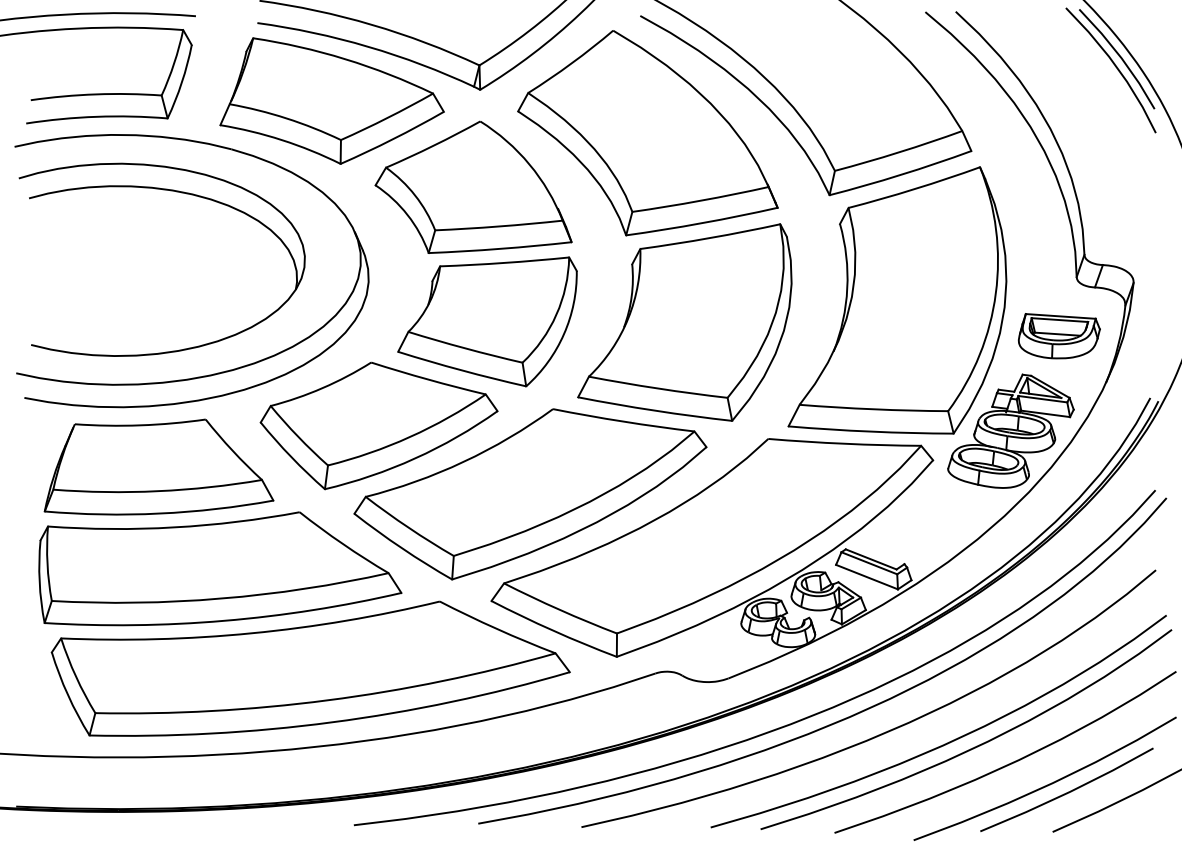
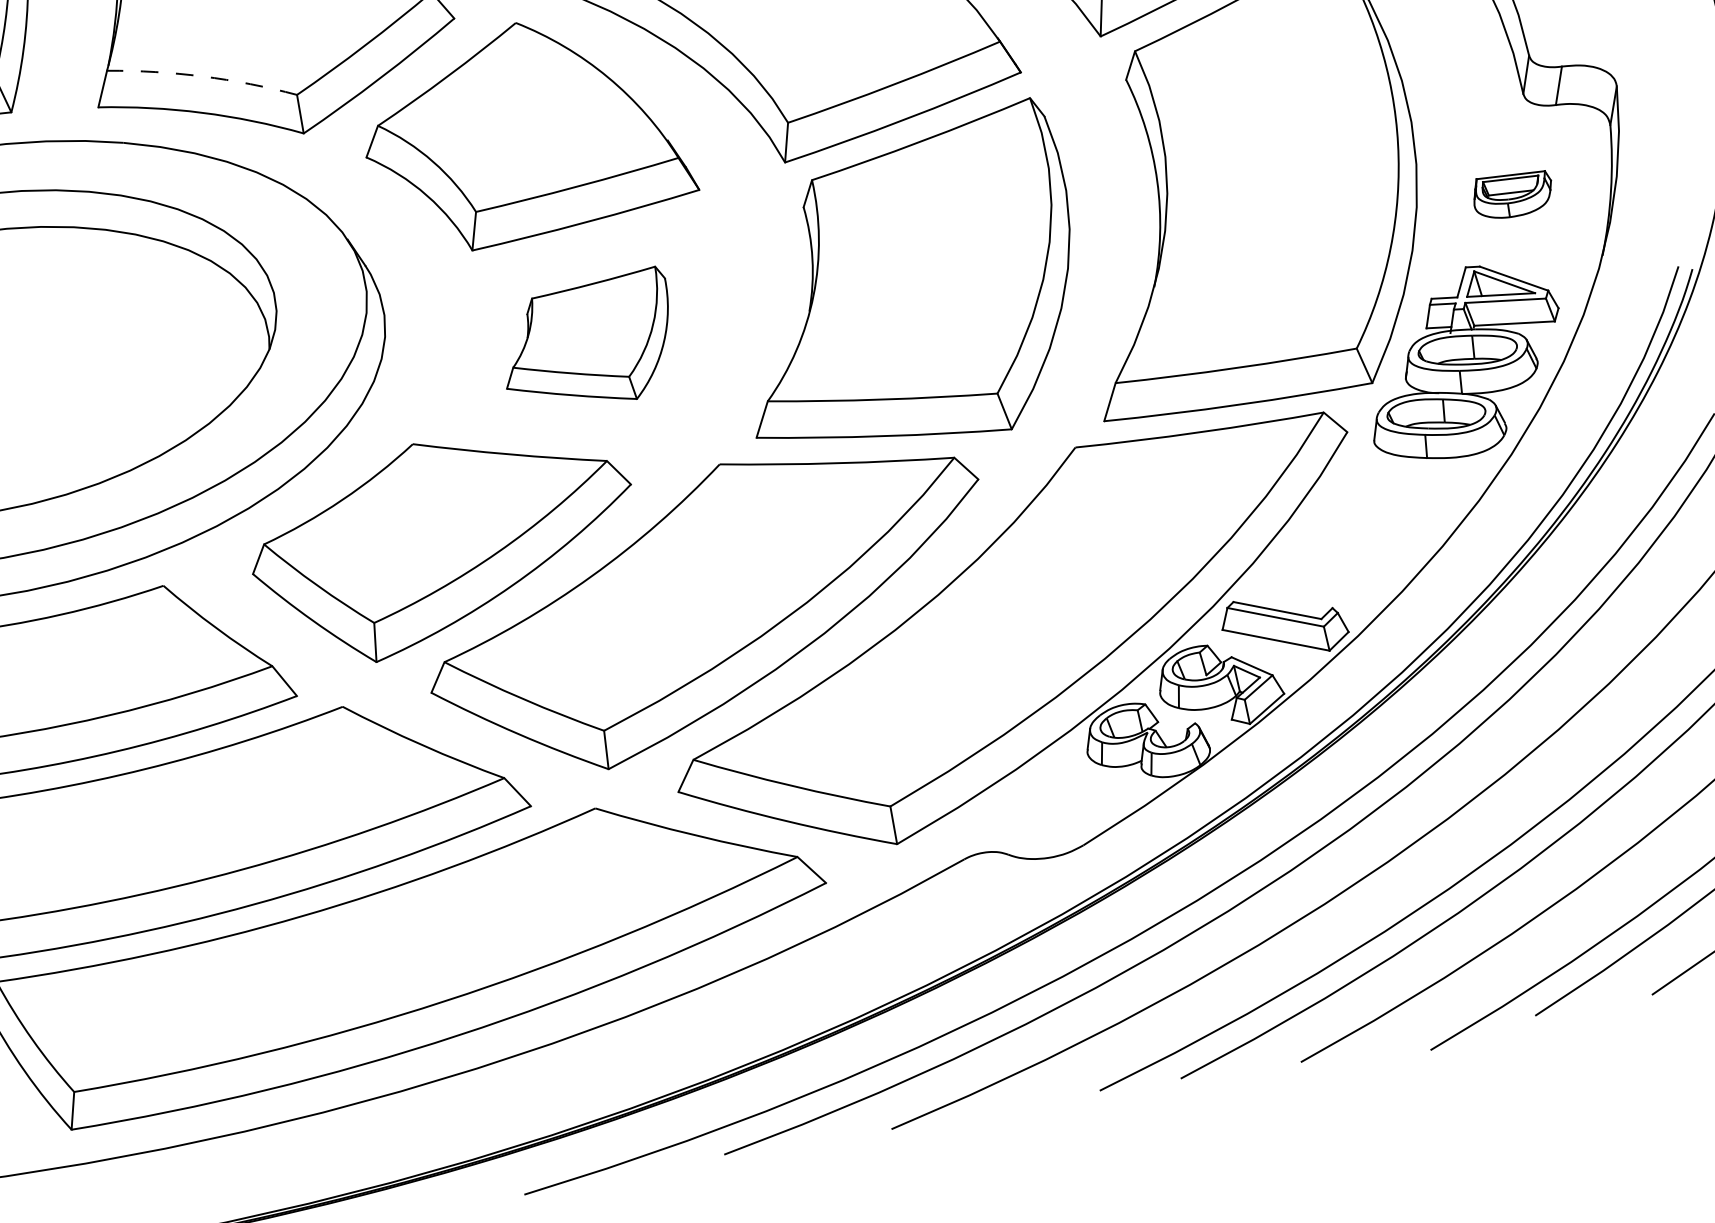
arc: (286, 118) -> (202, 76), solid -> dashed
part: (487, 321) -> (587, 343), size x0.6
part: (1058, 336) -> (1511, 195), size x0.6

